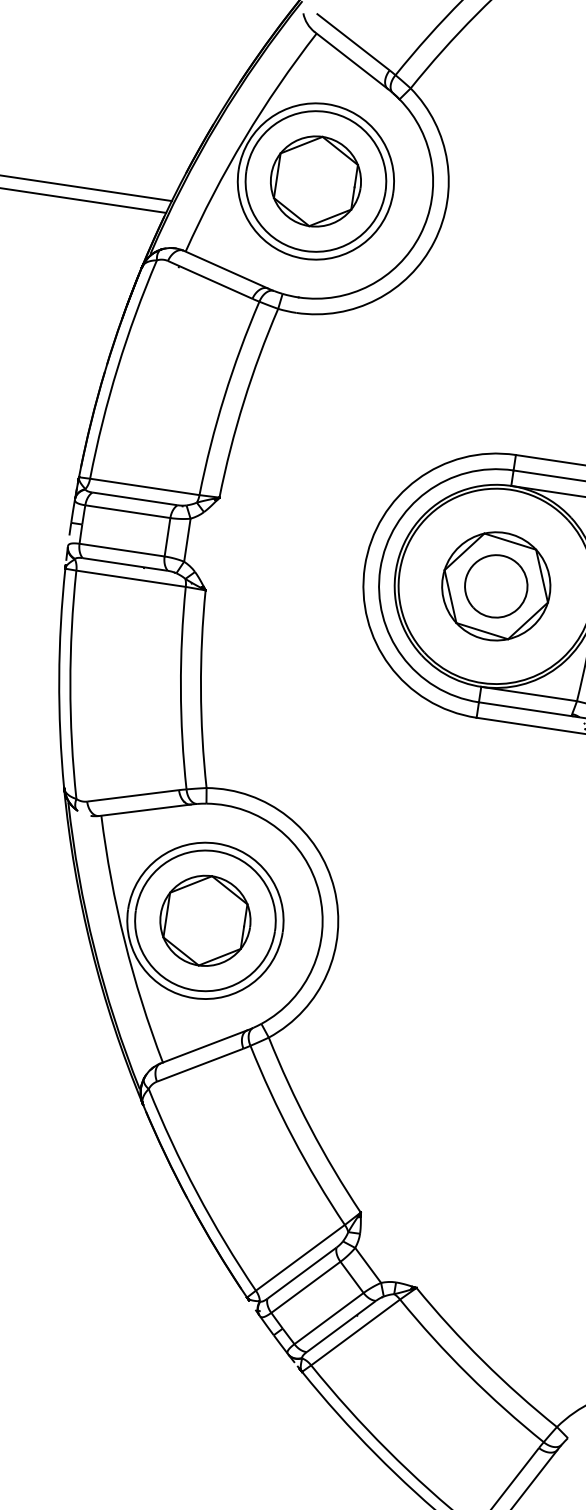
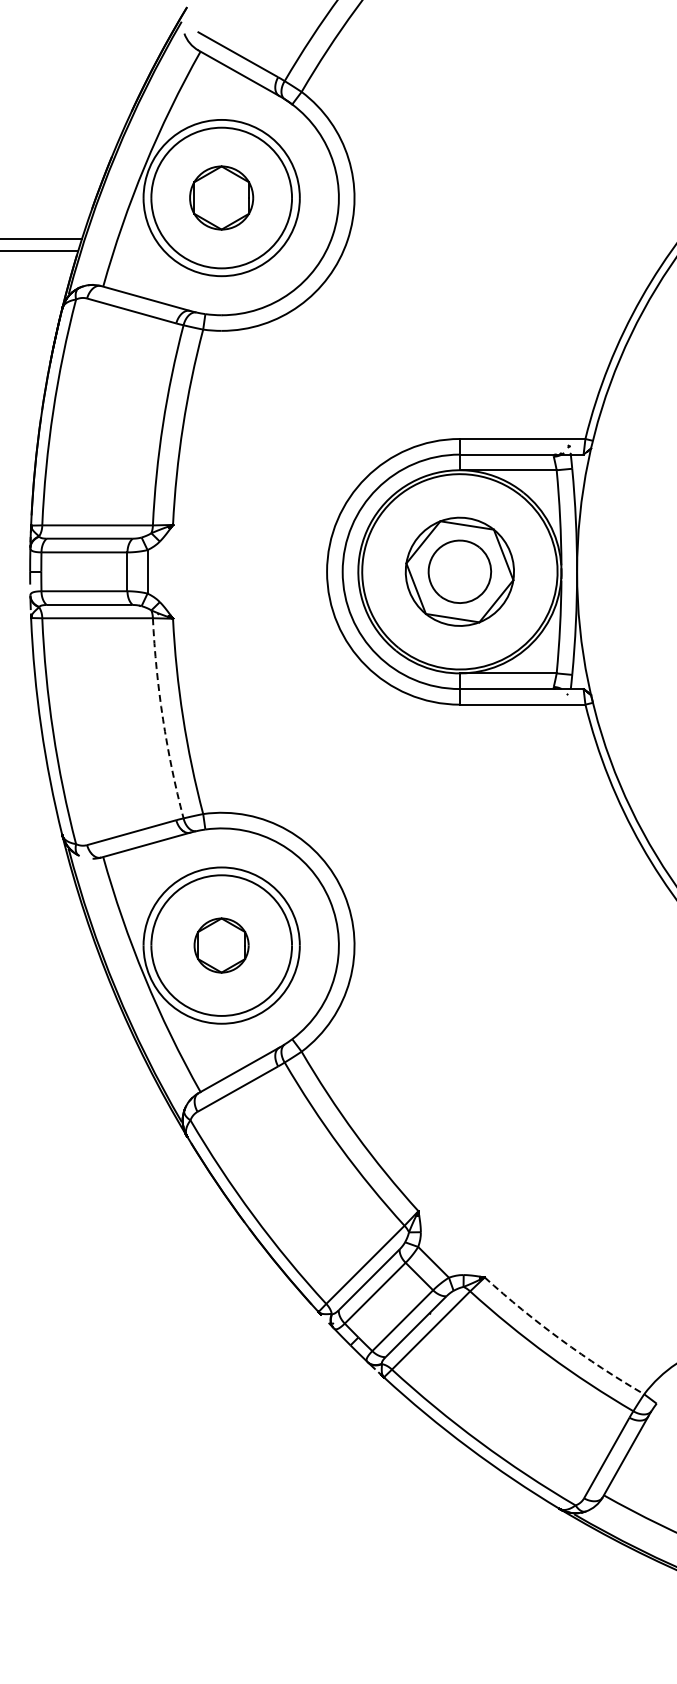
part: (315, 180) -> (221, 197), size x0.7
arc: (181, 688) -> (163, 719), solid -> dashed
part: (205, 920) -> (221, 945), size x0.6
arc: (483, 1361) -> (561, 1340), solid -> dashed

